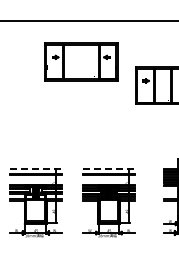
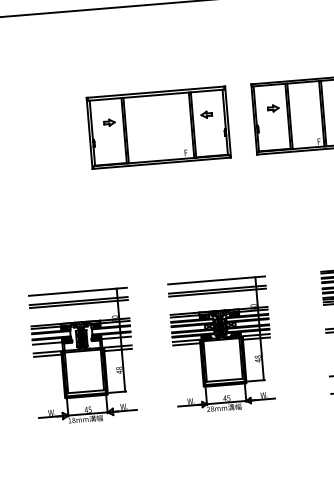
part: (81, 61) -> (159, 126), moved
line: (35, 168) -> (77, 291), dashed -> solid
line: (108, 168) -> (215, 280), dashed -> solid

